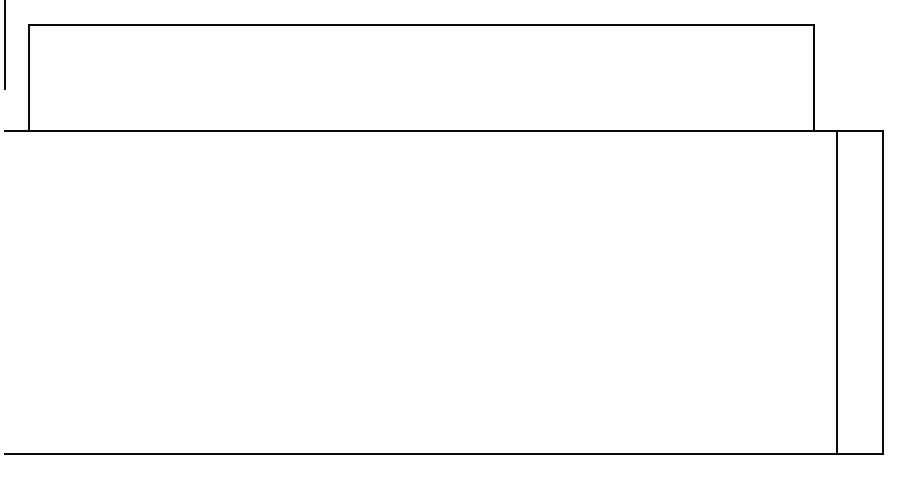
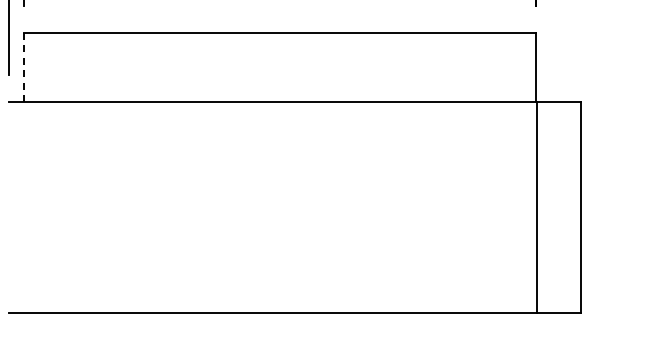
line: (27, 77) -> (23, 67), solid -> dashed
line: (836, 292) -> (536, 207), moved

